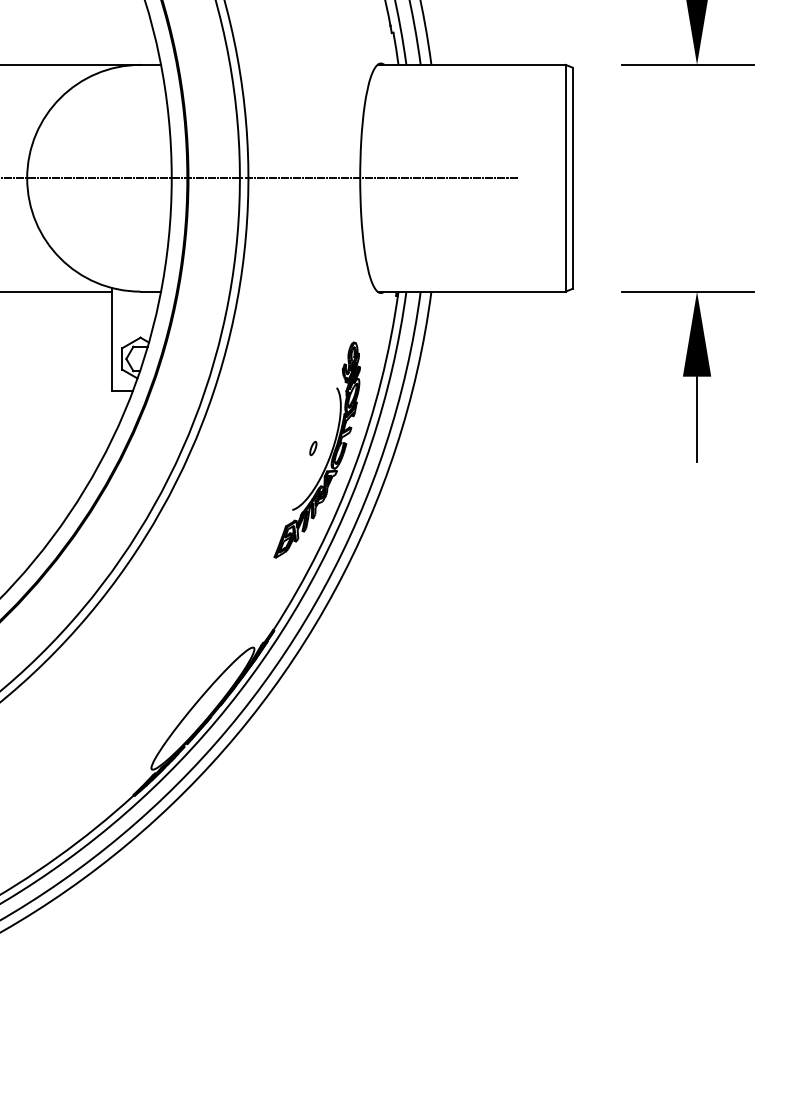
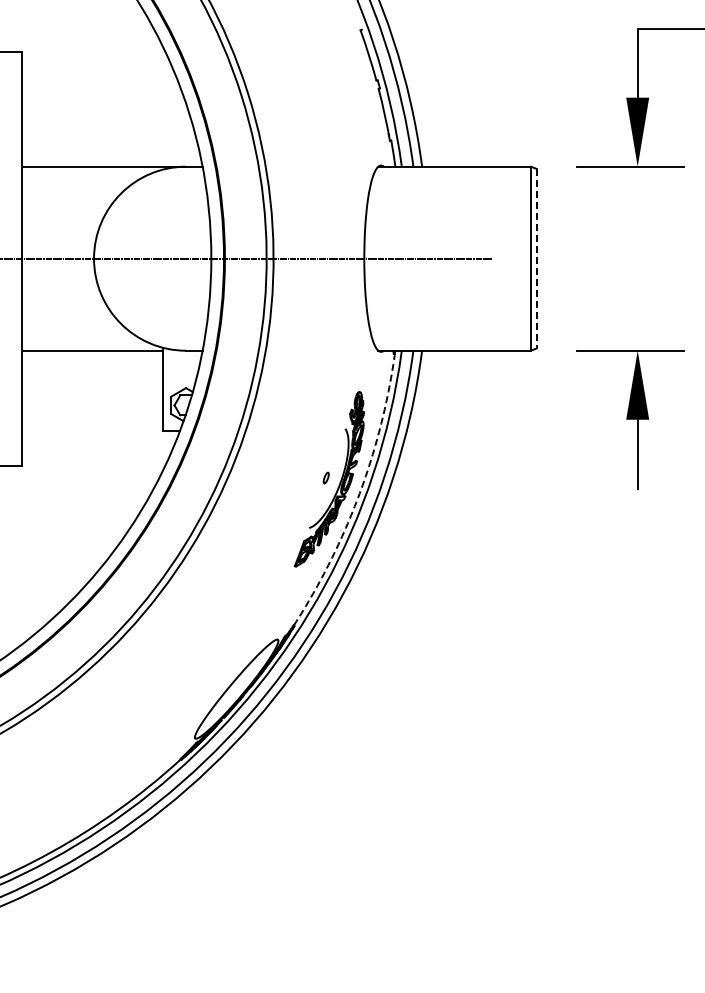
line: (572, 177) -> (536, 258), solid -> dashed
arc: (354, 467) -> (359, 493), solid -> dashed

